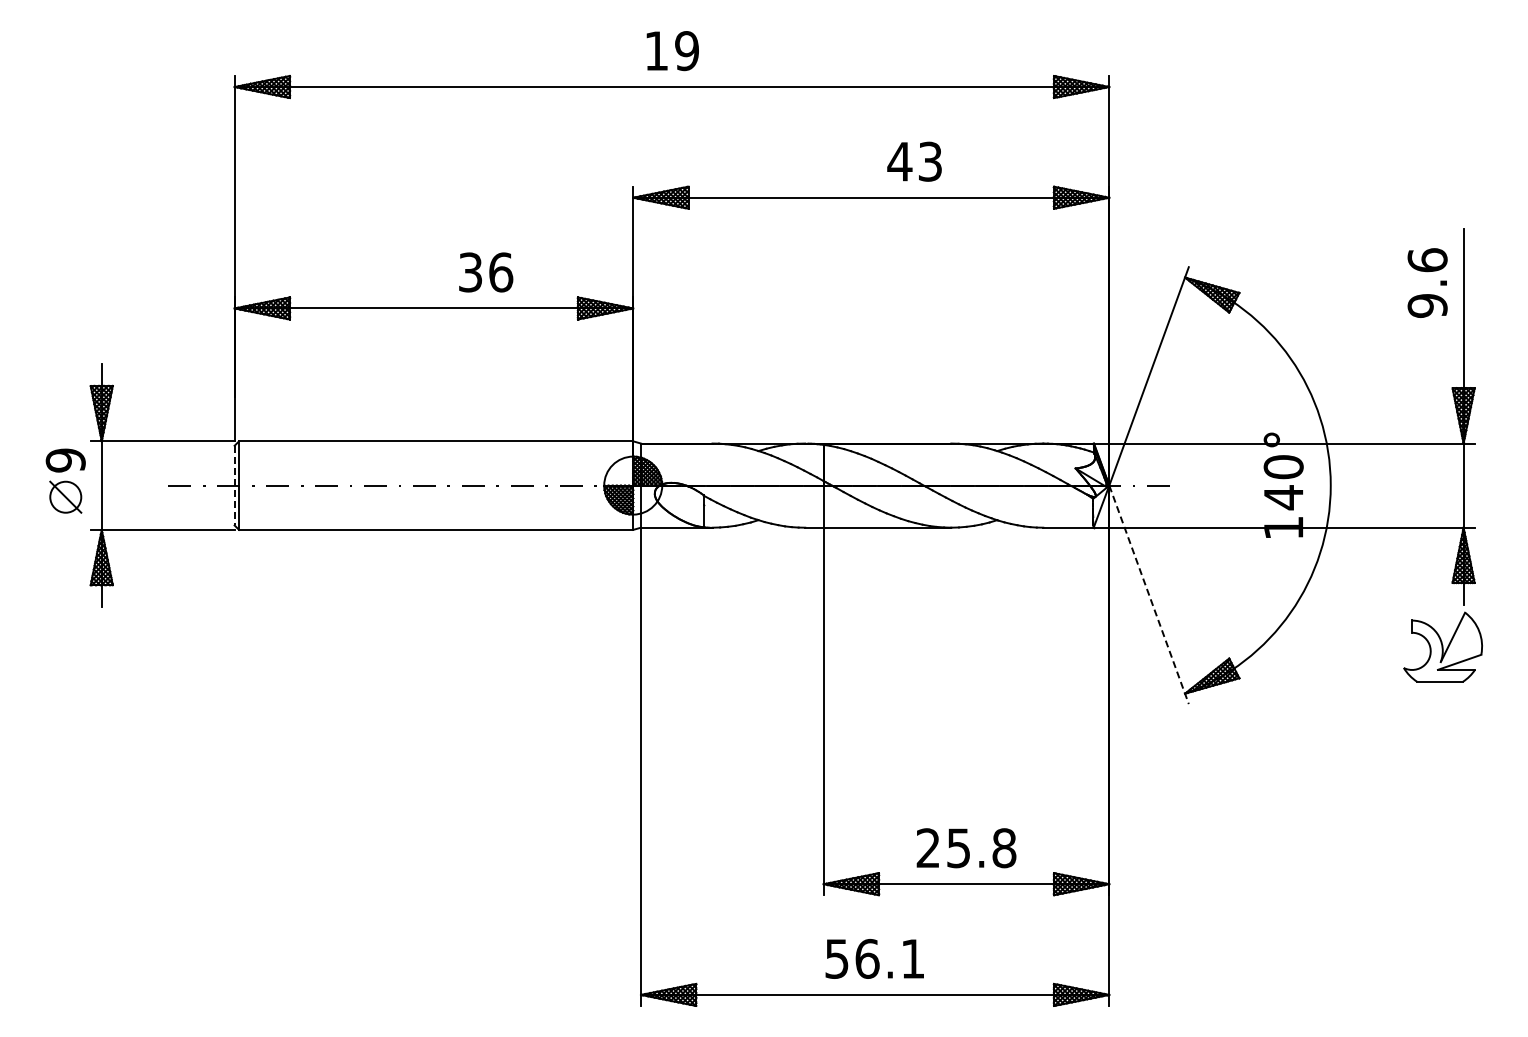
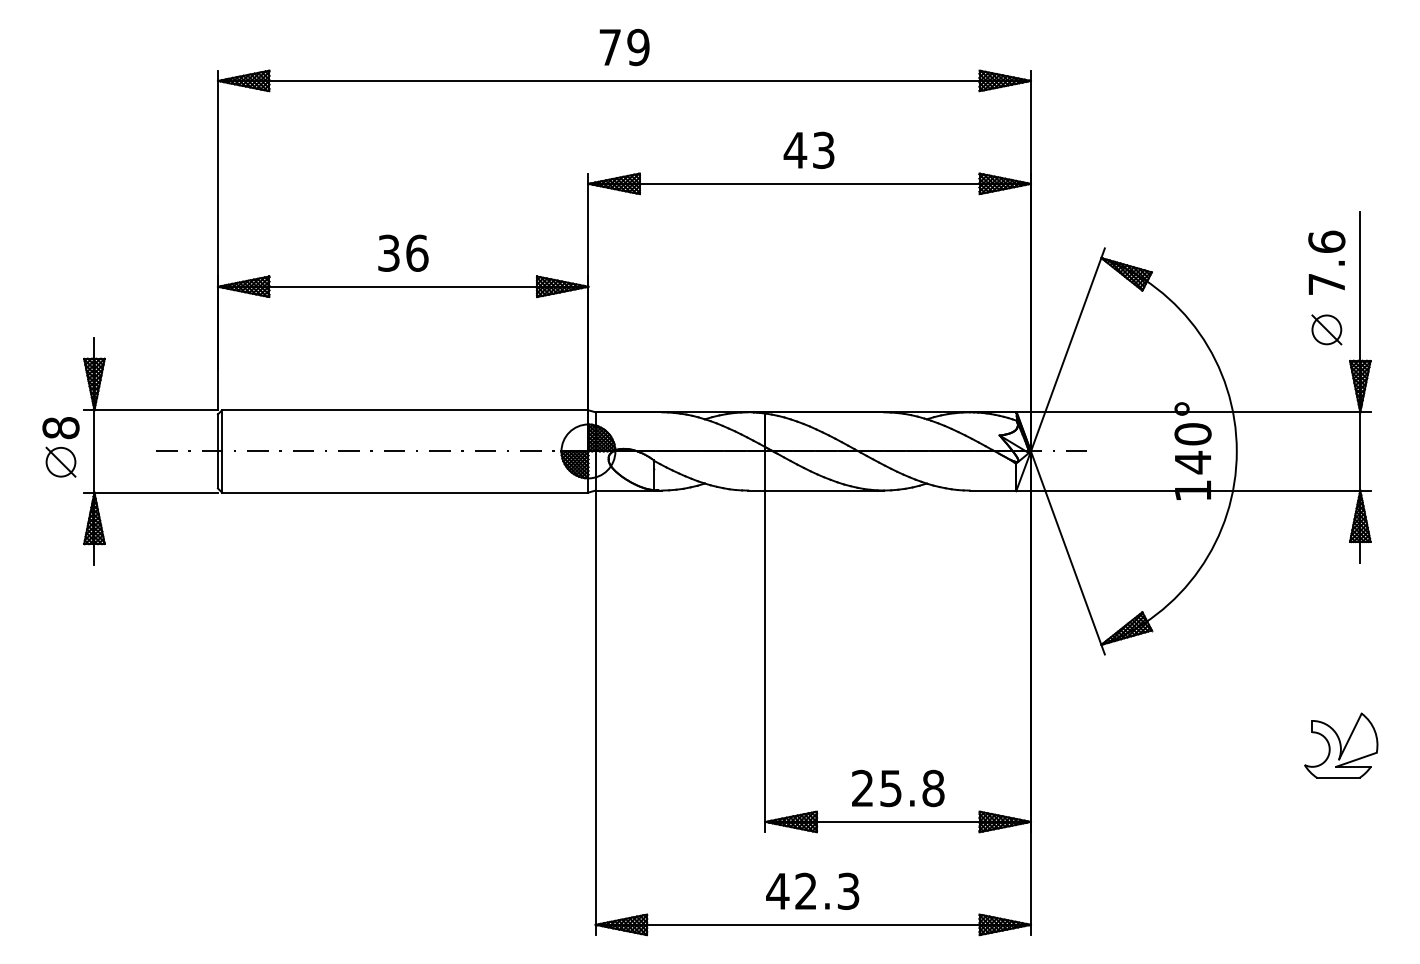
text: (656, 50) -> (610, 46), 19 -> 79
text: (914, 161) -> (808, 150), moved
text: (486, 272) -> (403, 253), moved
text: (1427, 305) -> (1326, 284), 9.6 -> 7.6
part: (1427, 354) -> (1326, 329), added
text: (65, 460) -> (60, 428), 9 -> 8
line: (234, 485) -> (217, 451), dashed -> solid
line: (1149, 595) -> (1068, 553), dashed -> solid
part: (1442, 646) -> (1340, 745), moved
text: (874, 958) -> (812, 890), 56.1 -> 42.3

